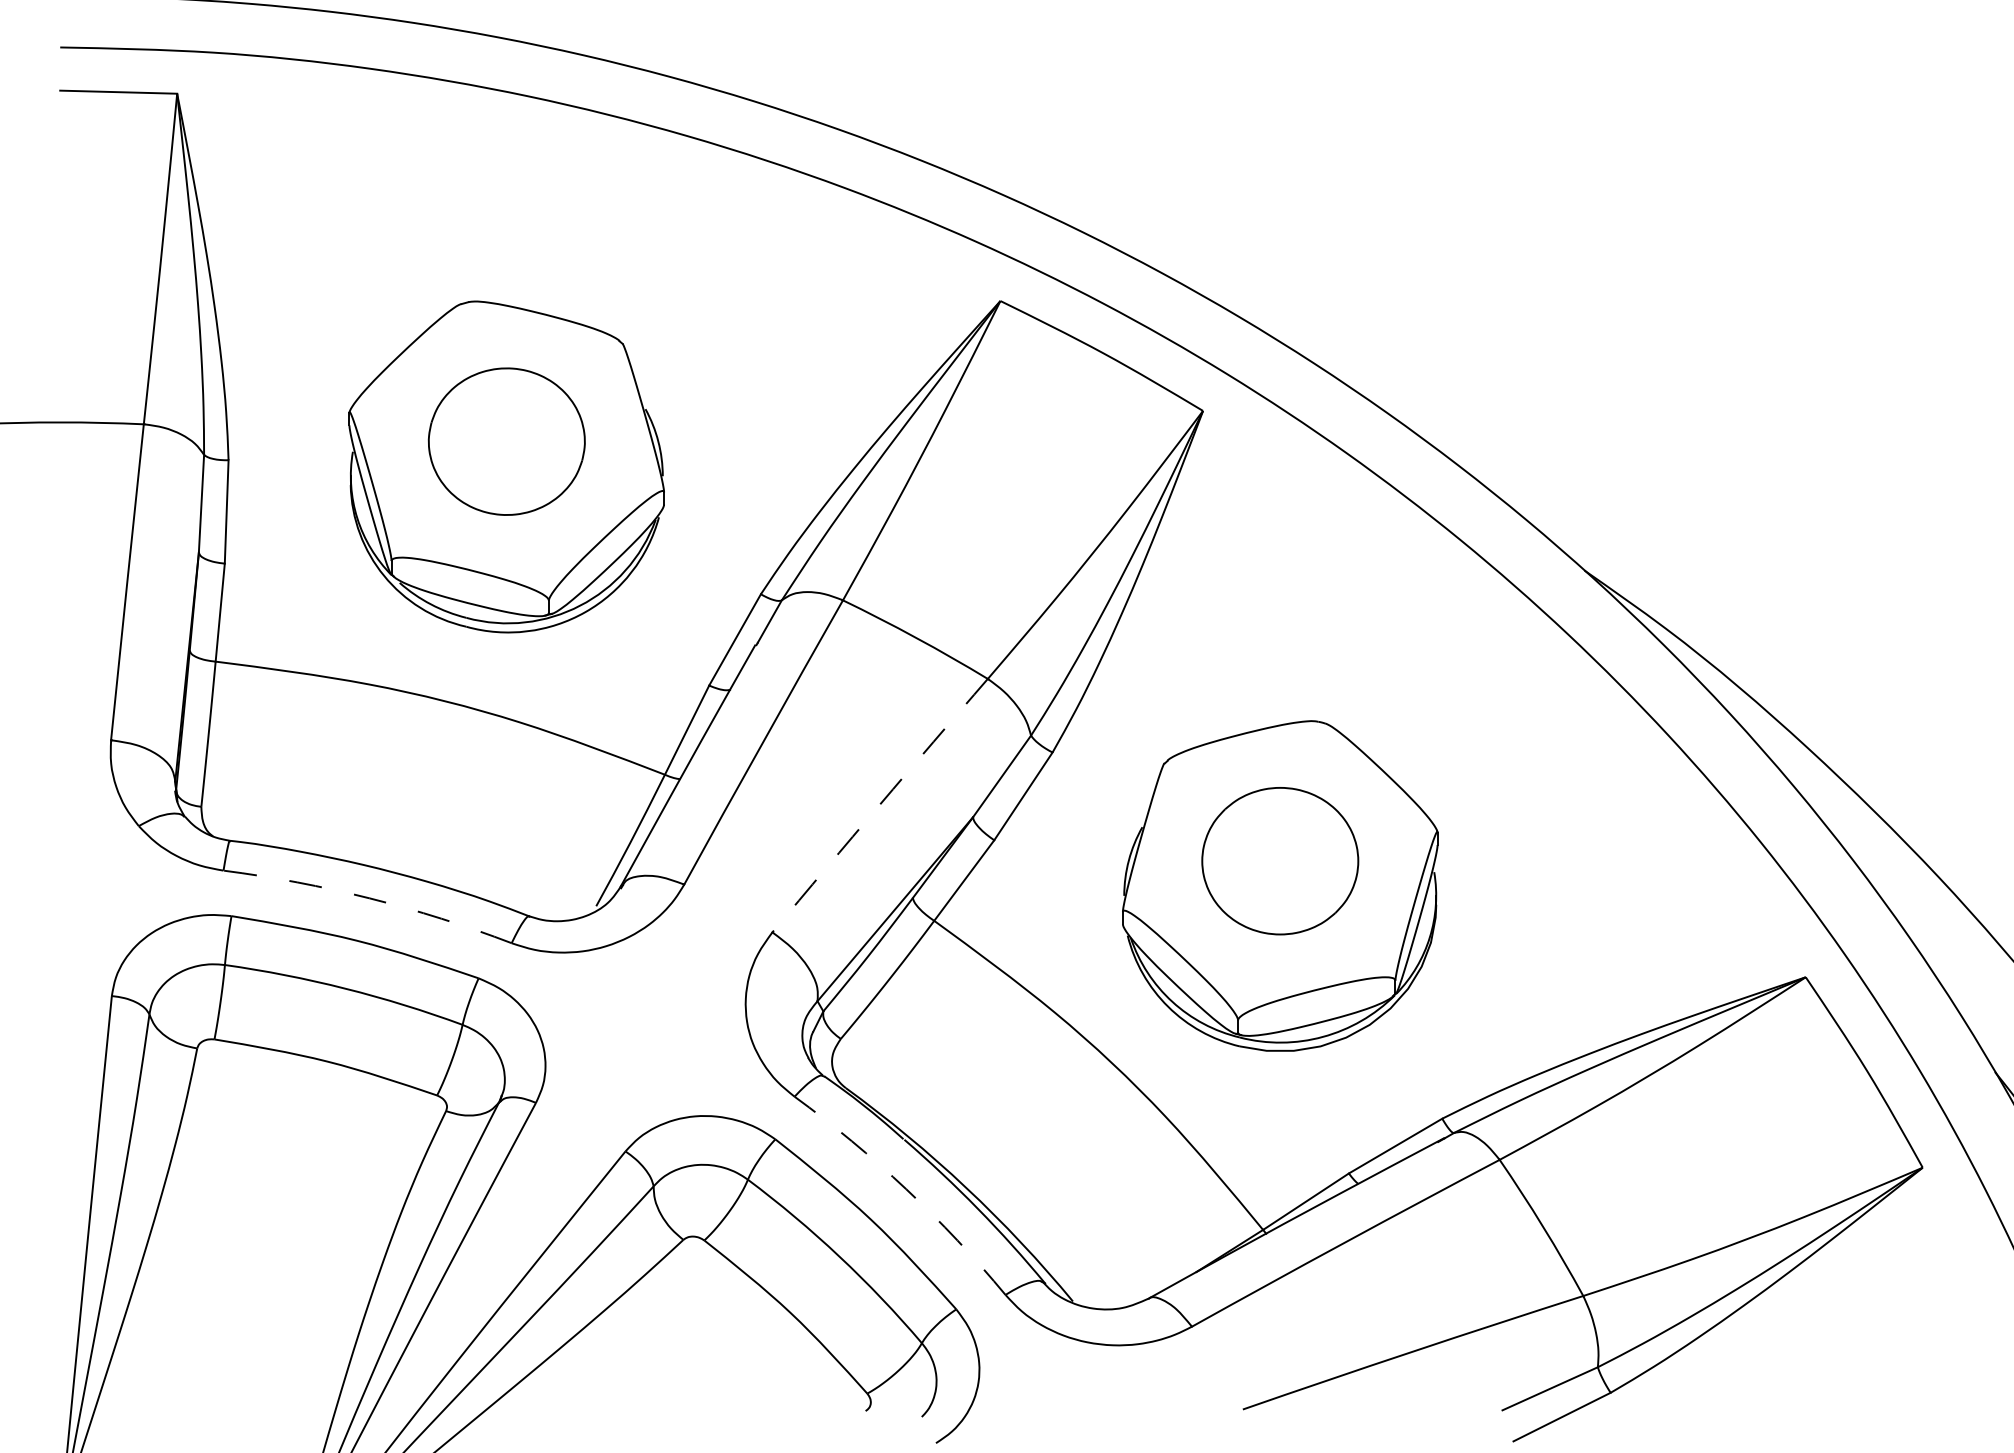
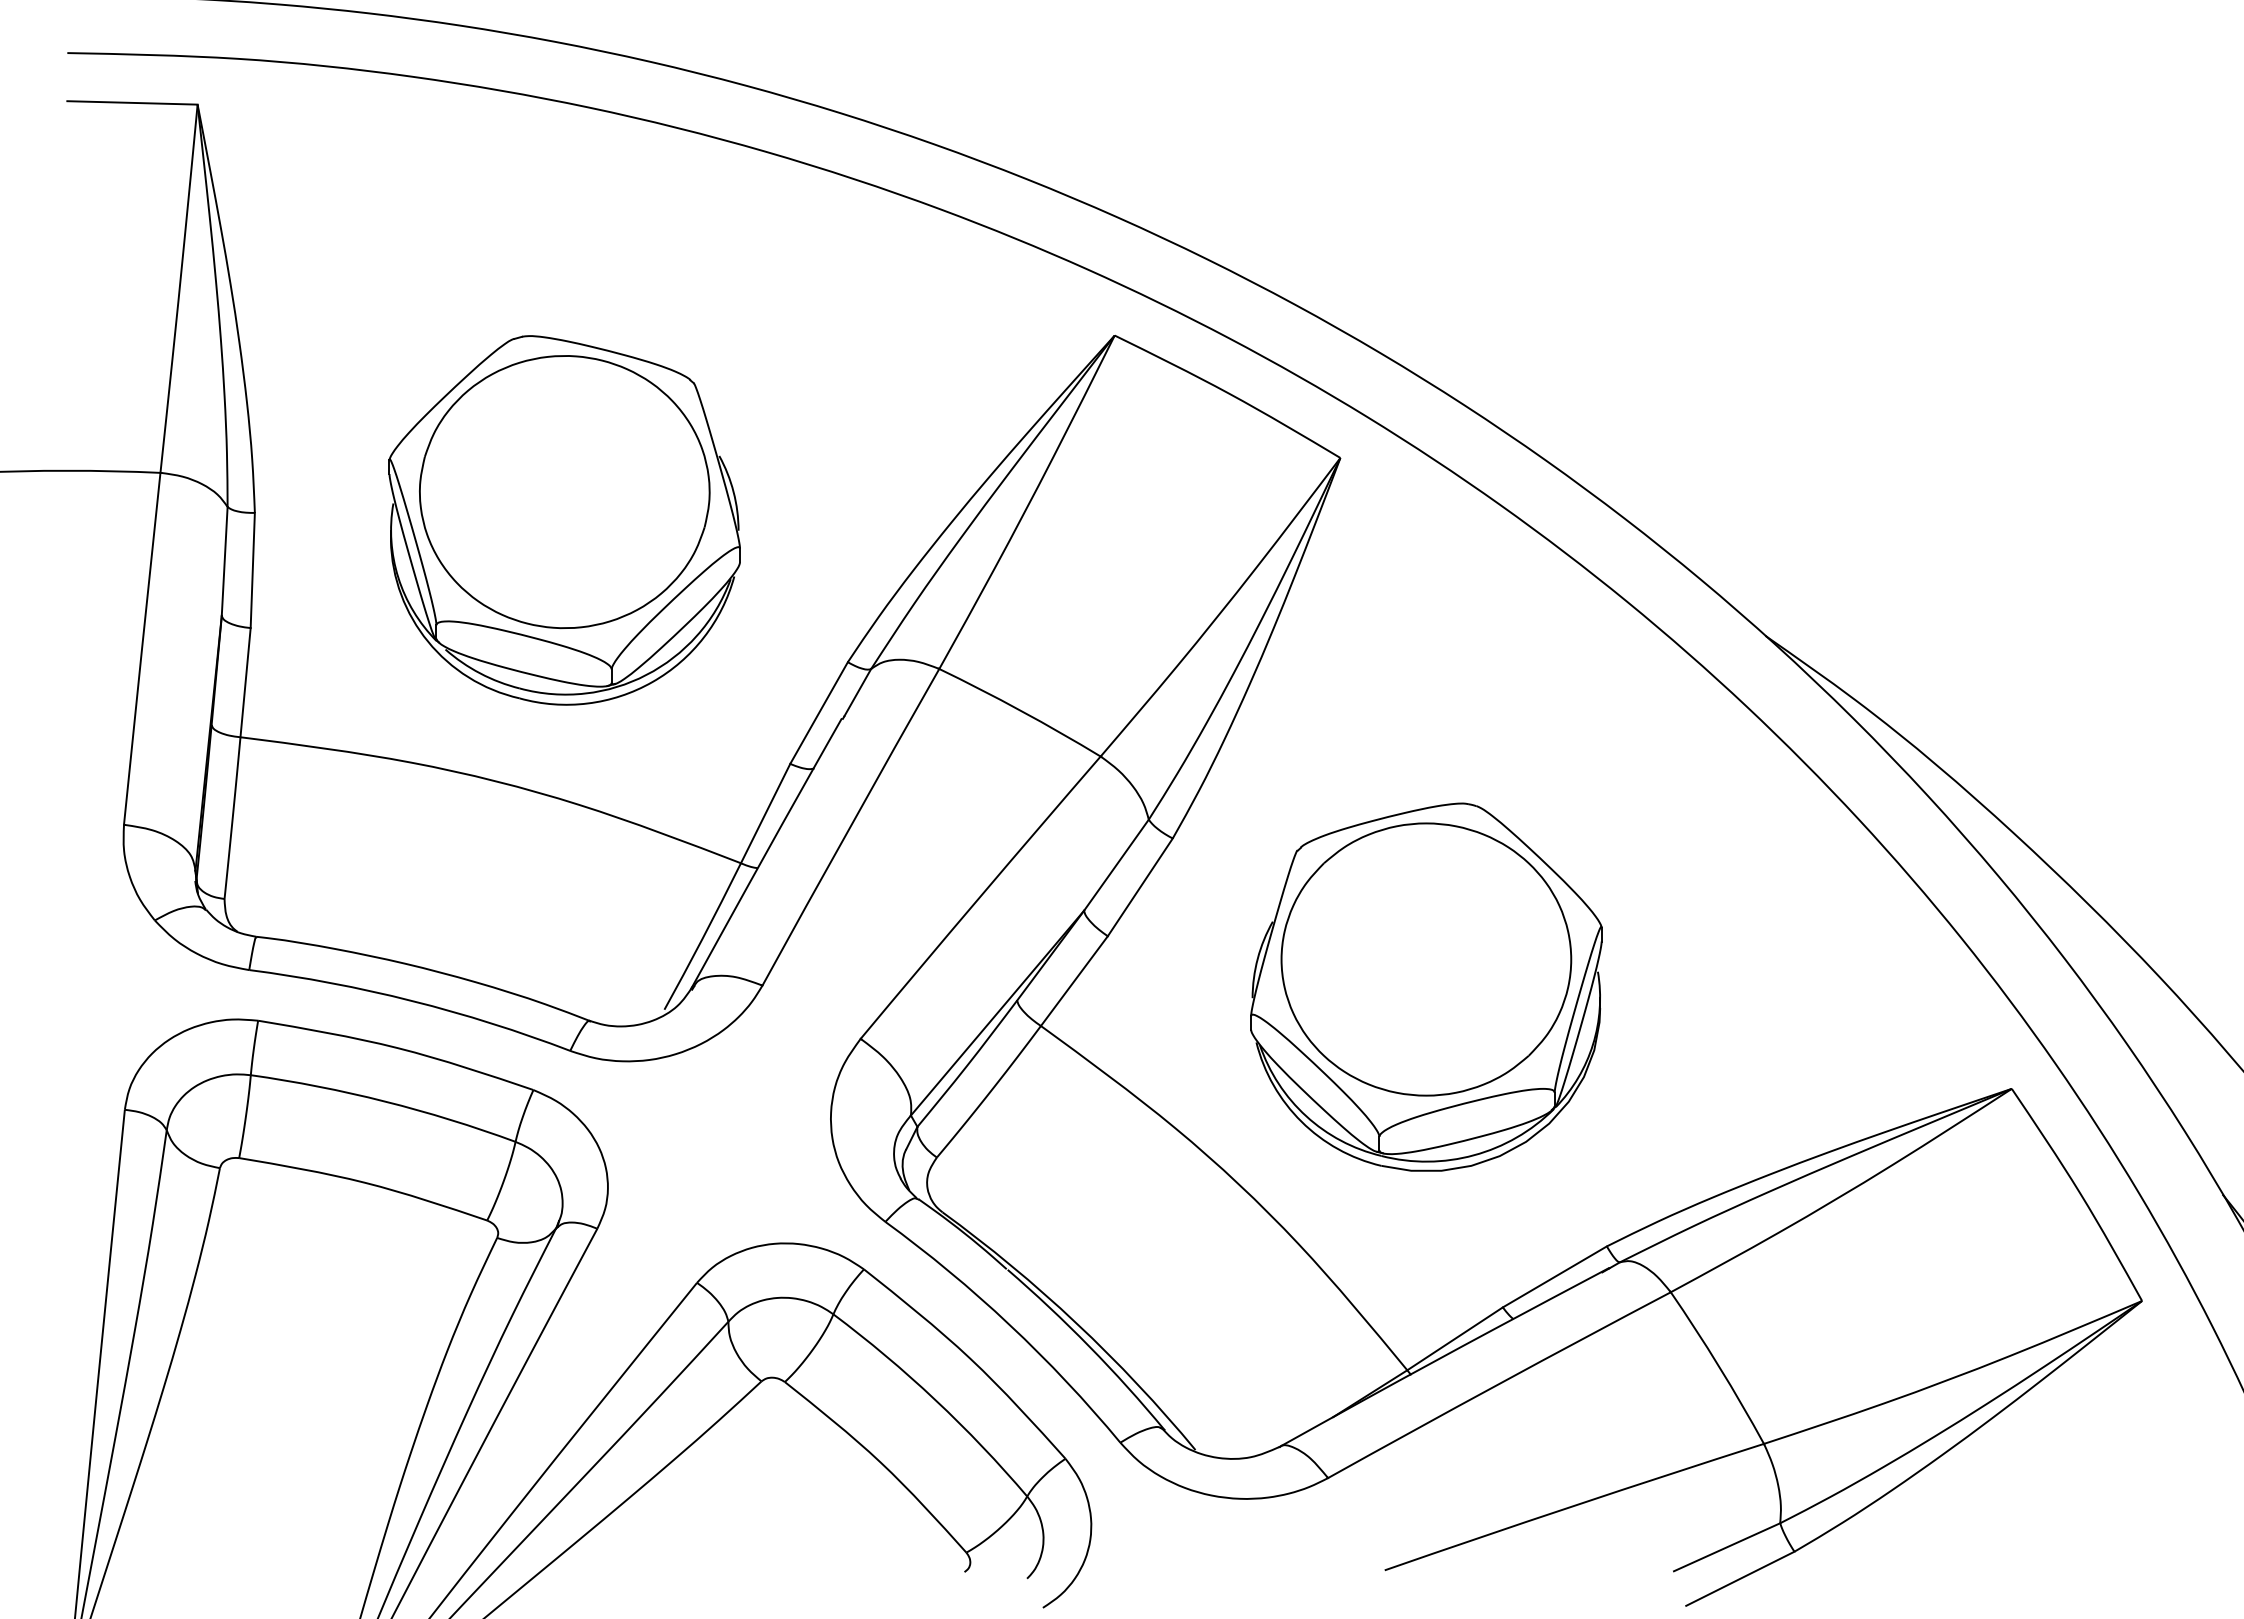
part: (506, 441) -> (564, 492), size x1.67
arc: (879, 805) -> (980, 897), dashed -> solid
part: (1280, 861) -> (1426, 959), size x1.67
arc: (370, 897) -> (412, 1000), dashed -> solid
arc: (906, 1188) -> (1009, 1324), dashed -> solid

